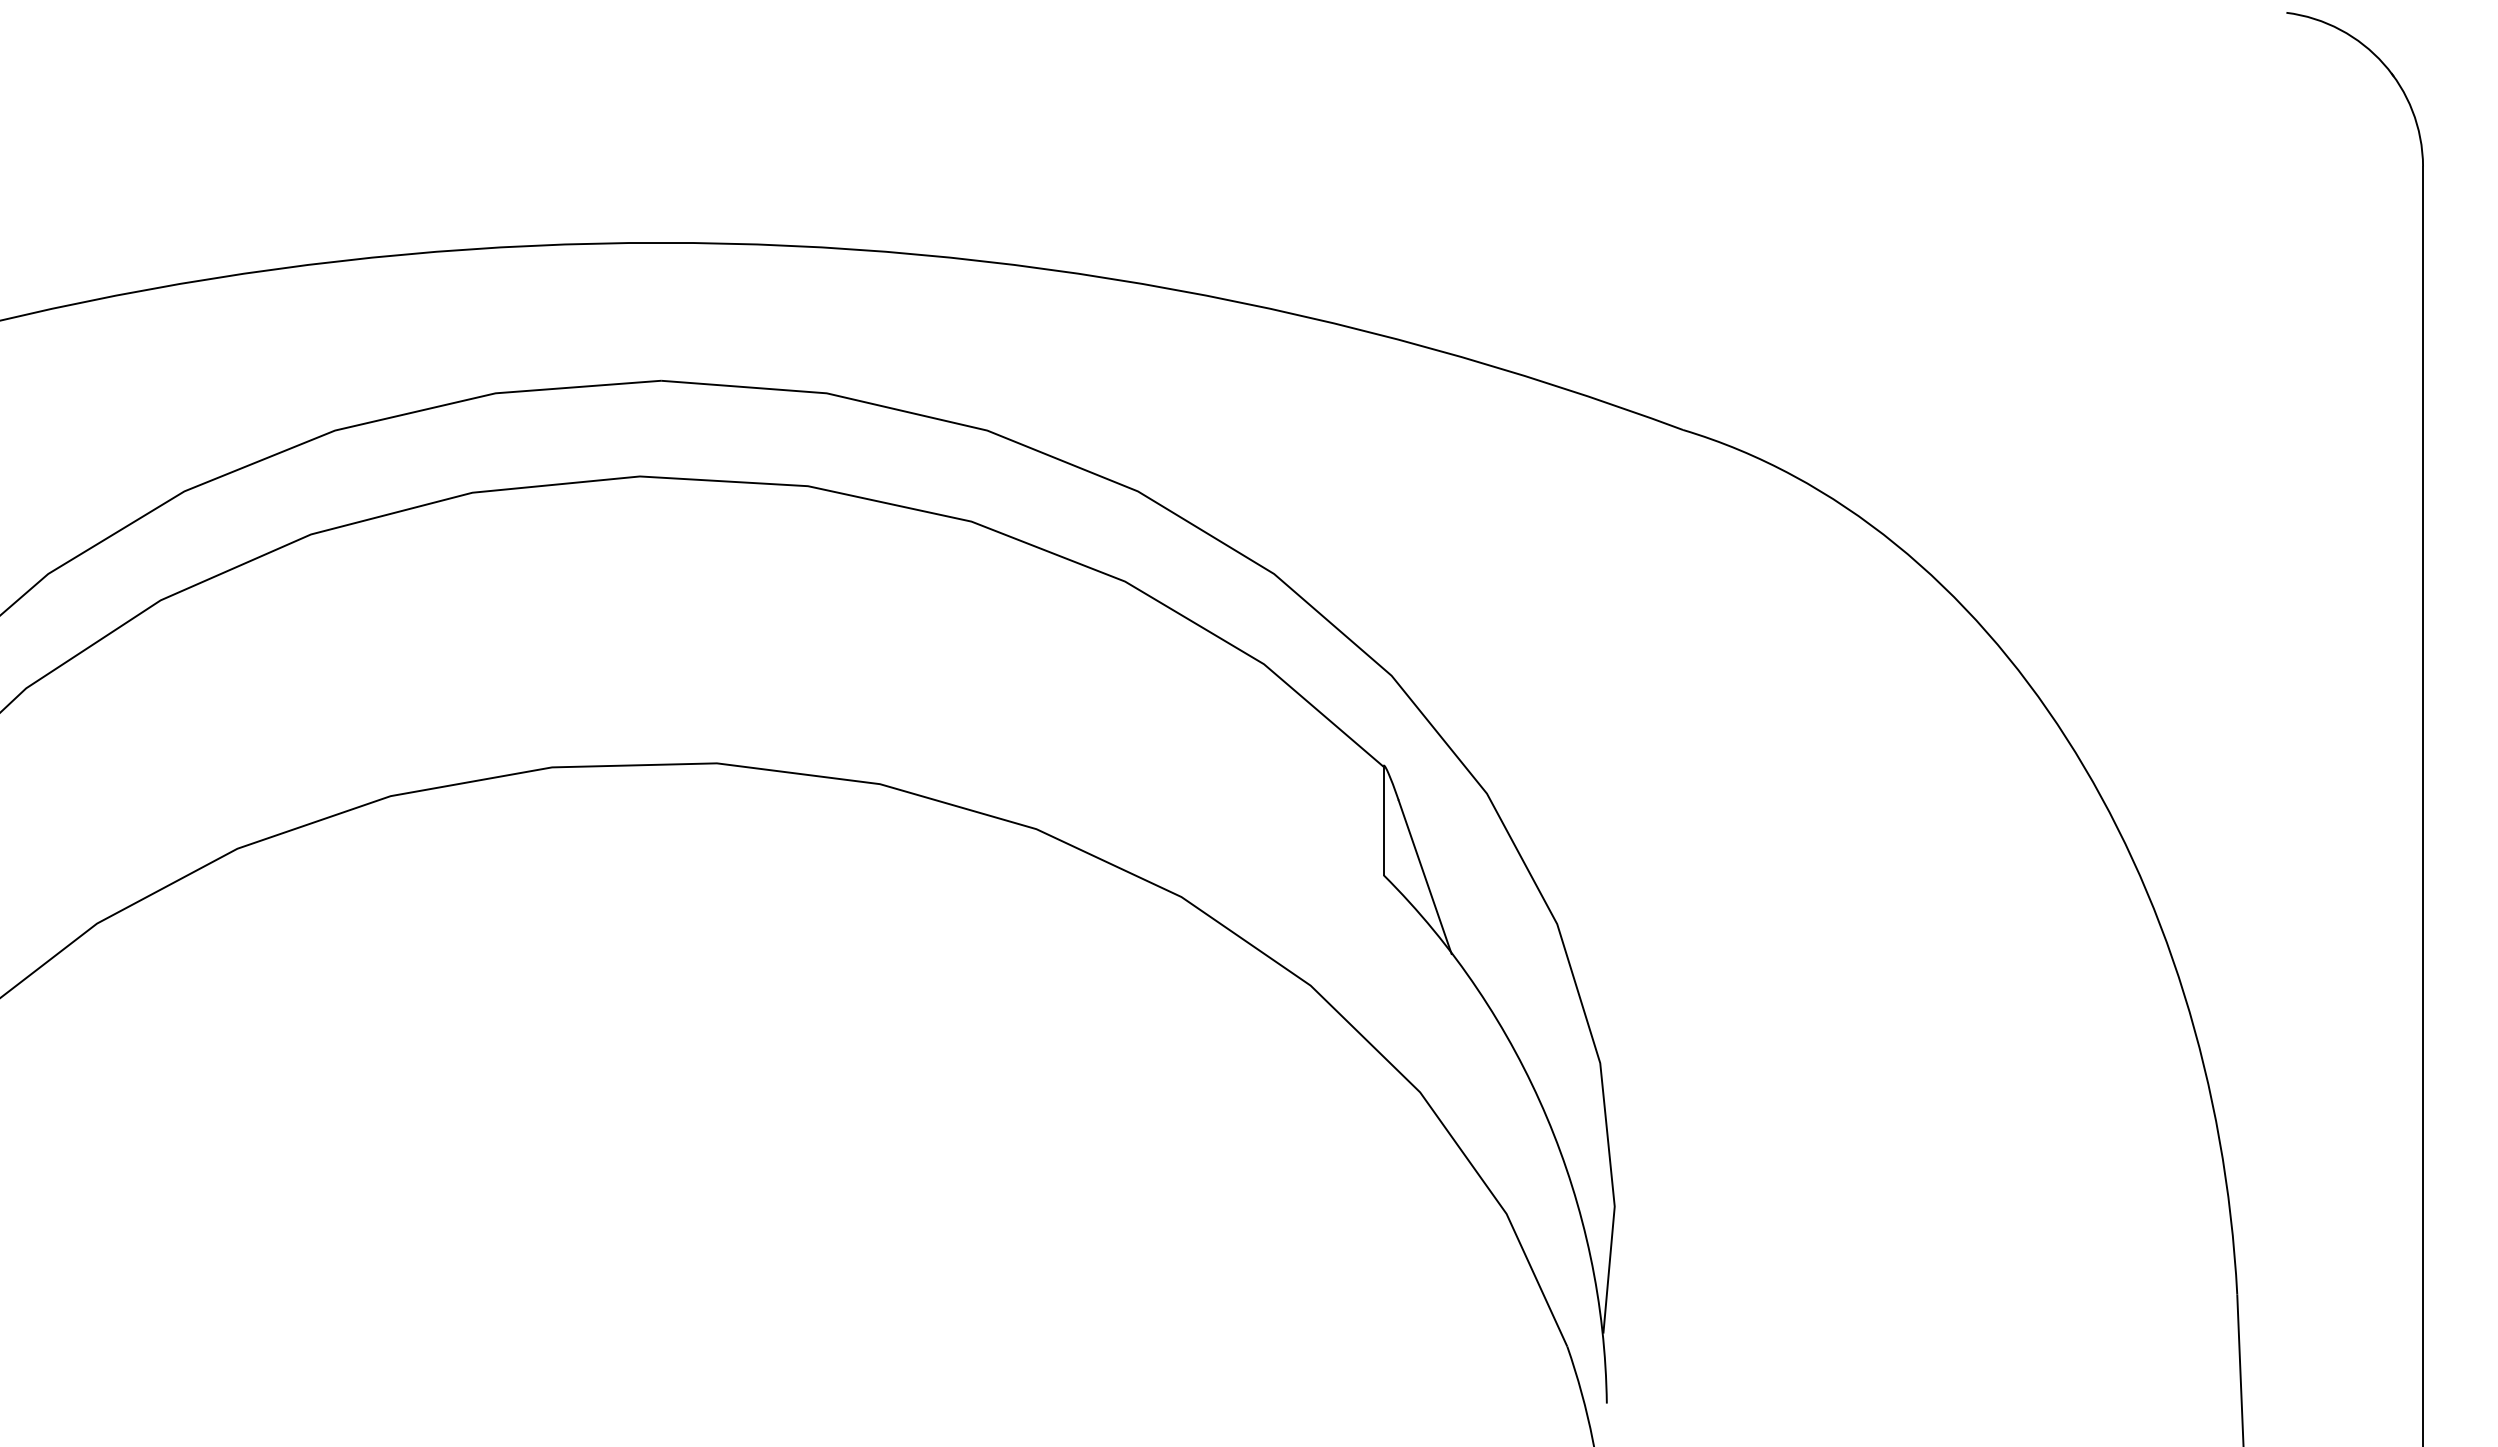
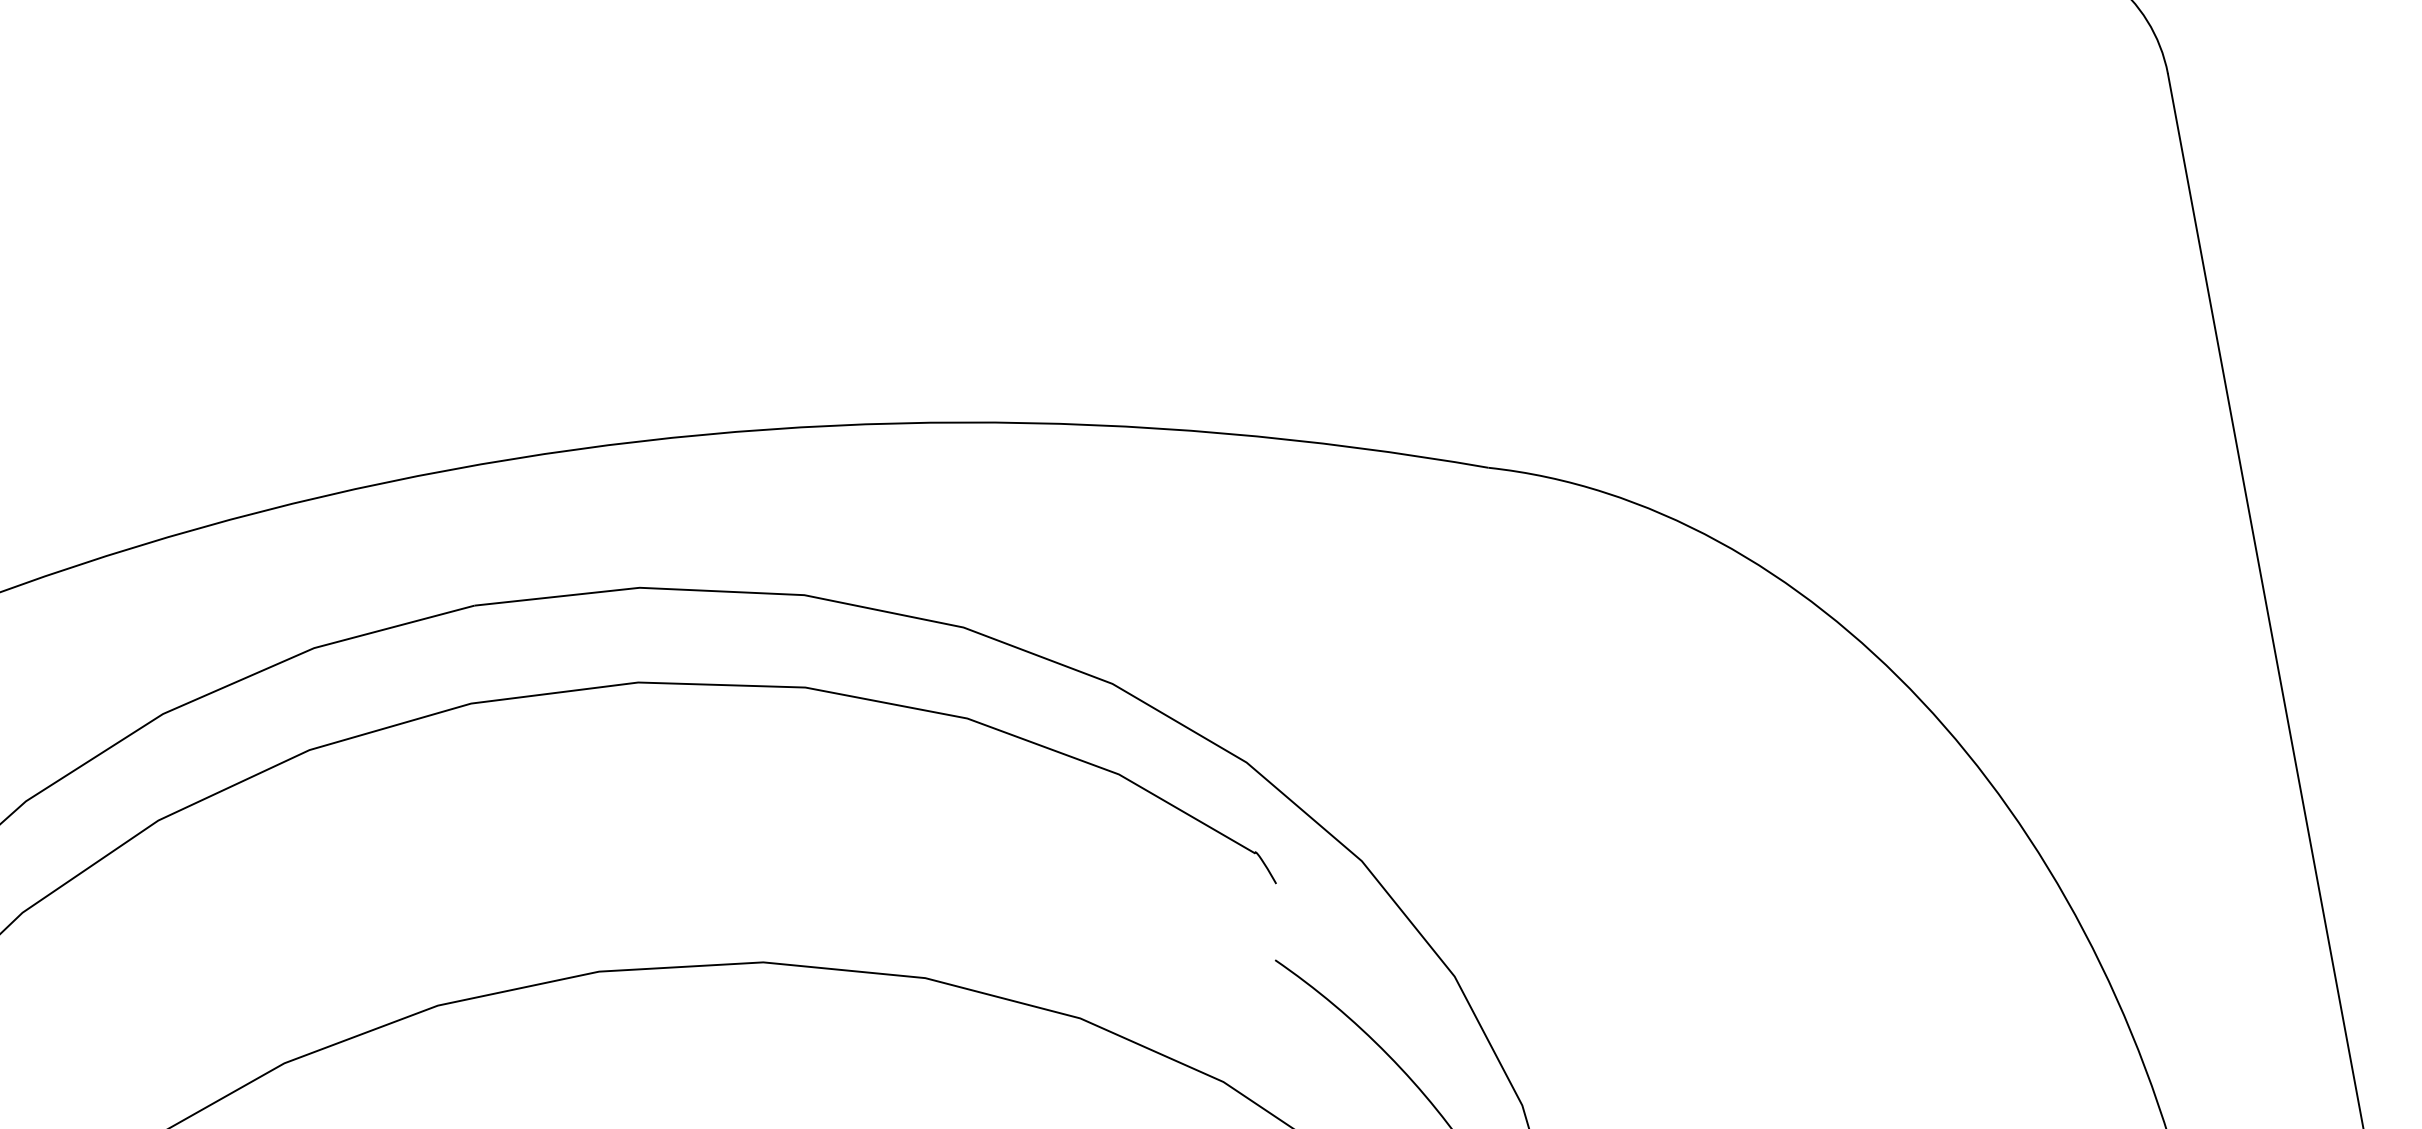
line: (1383, 820) -> (1264, 906), removed
line: (1424, 877) -> (1315, 954), removed

